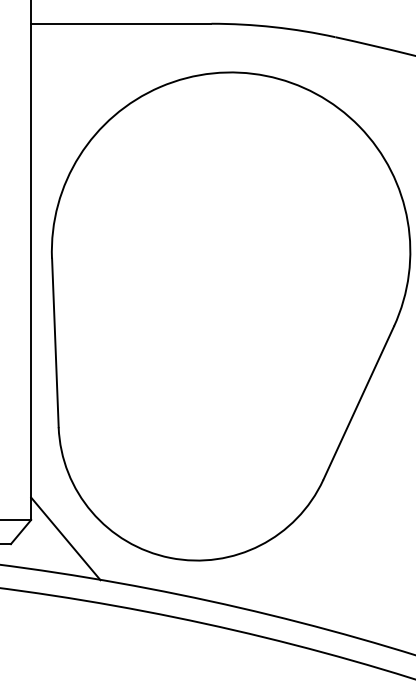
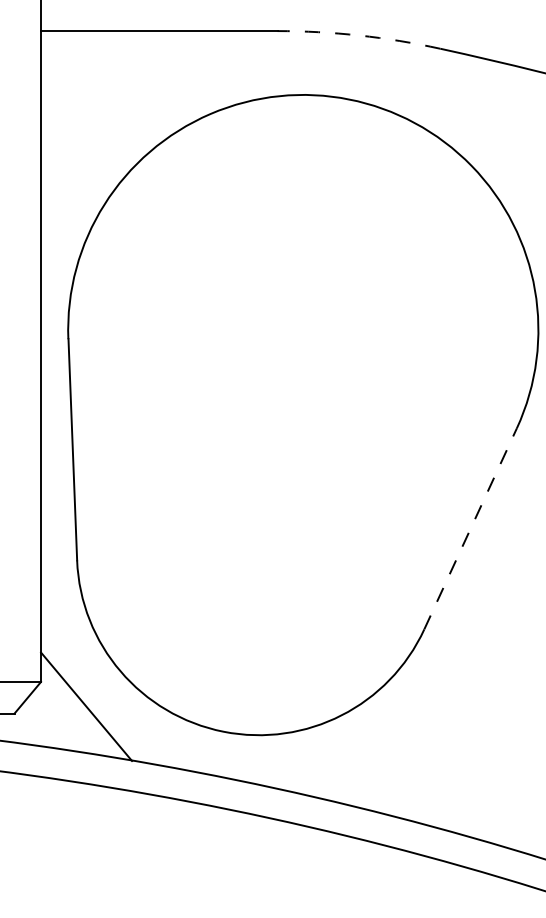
arc: (273, 27) -> (358, 35), solid -> dashed
line: (358, 402) -> (470, 527), solid -> dashed

